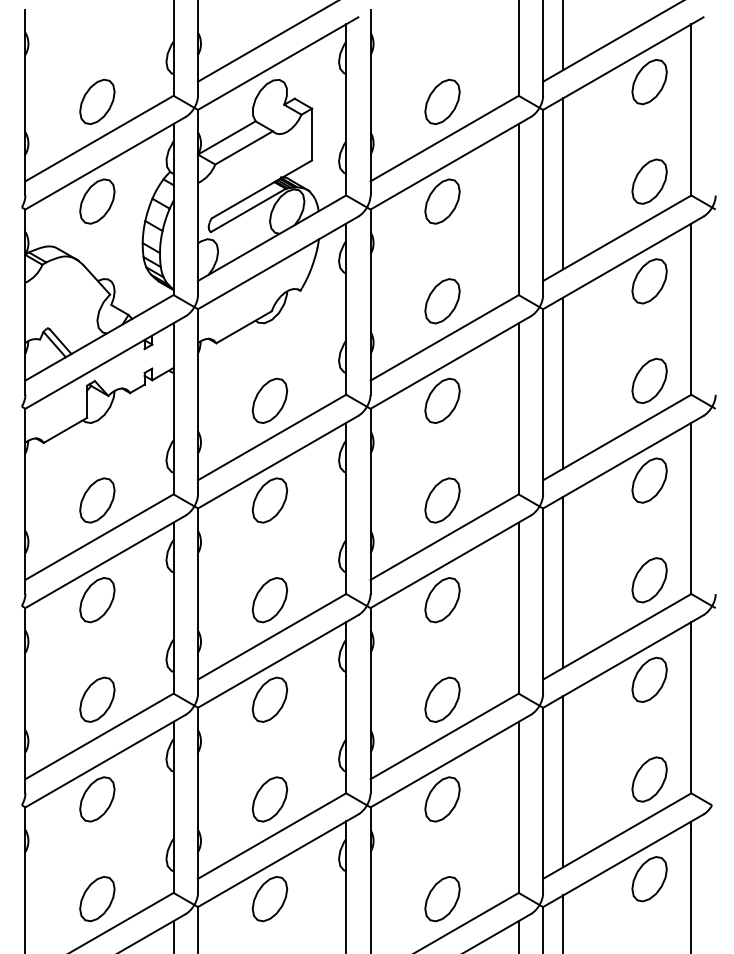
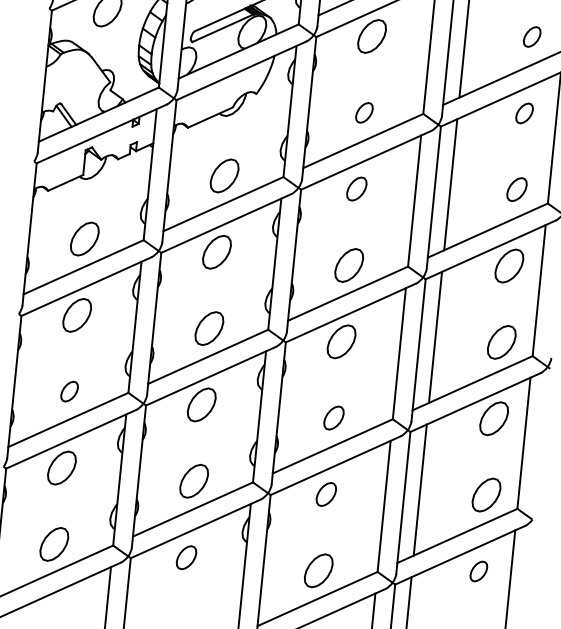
part: (649, 181) -> (532, 36), size x0.6
part: (649, 281) -> (524, 113), size x0.6
part: (442, 301) -> (364, 113), size x0.6
part: (649, 380) -> (516, 189), size x0.7
part: (442, 400) -> (356, 188), size x0.7
part: (97, 699) -> (69, 391), size x0.6
part: (442, 699) -> (333, 417), size x0.7
part: (442, 799) -> (326, 494), size x0.7
part: (649, 879) -> (478, 571), size x0.6
part: (269, 899) -> (186, 557), size x0.7

